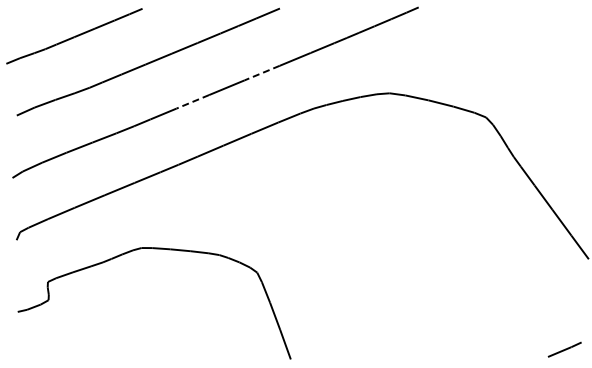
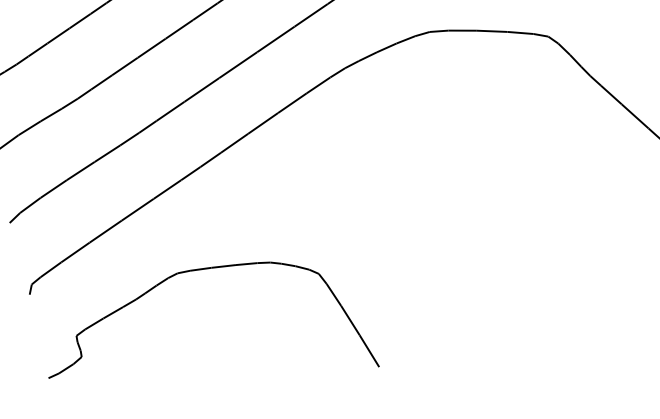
line: (262, 73) -> (276, 39), dashed -> solid
line: (192, 101) -> (201, 89), dashed -> solid

